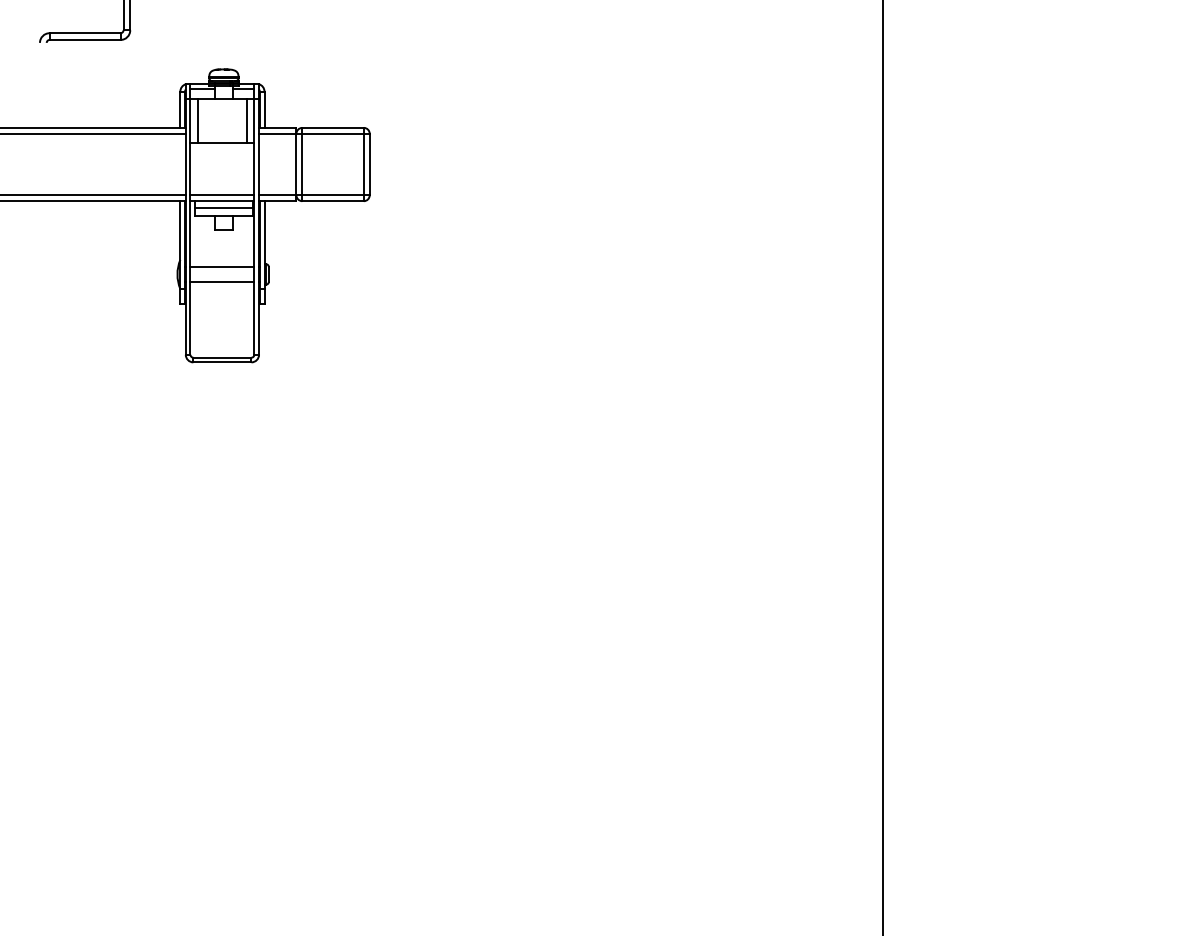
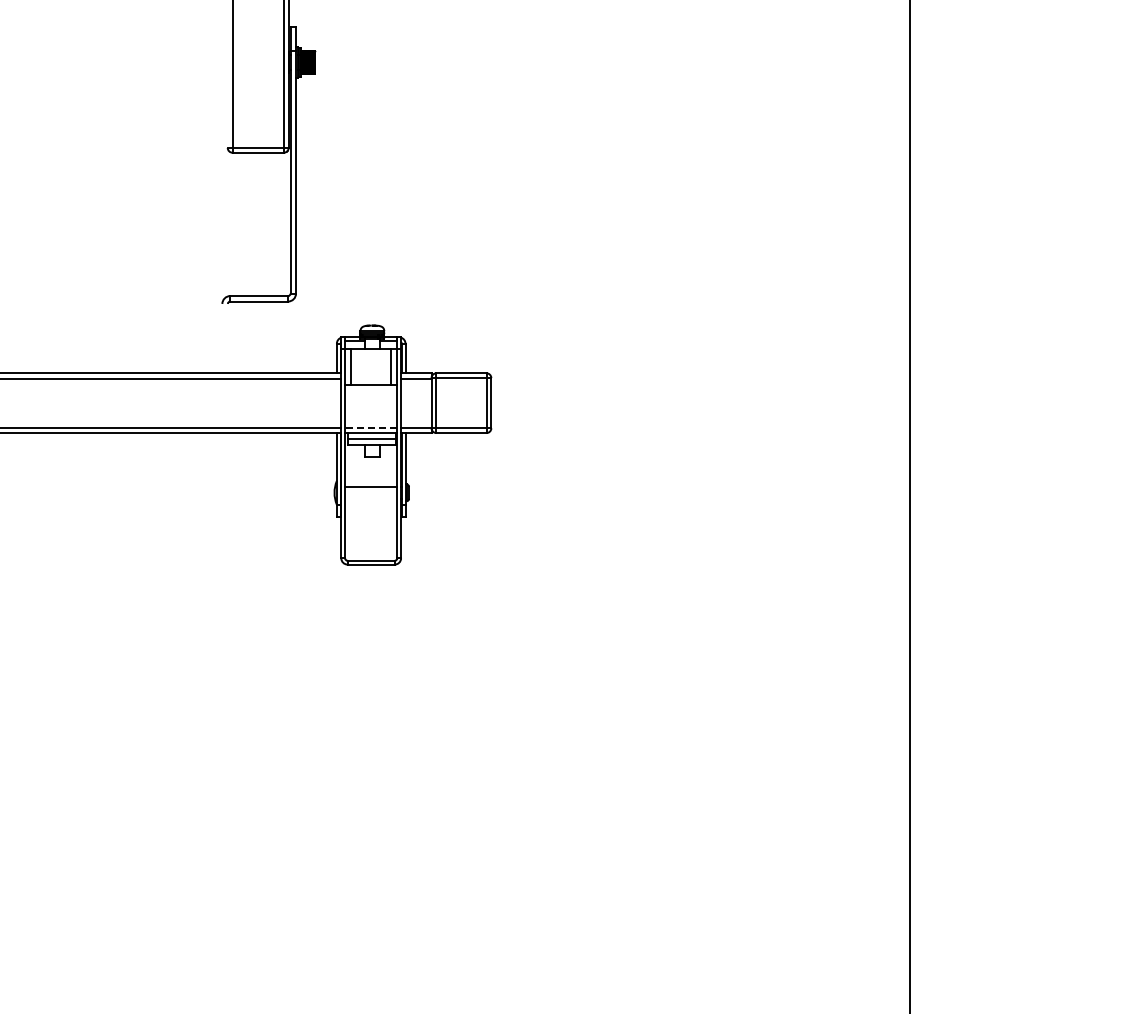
line: (221, 194) -> (370, 427), solid -> dashed
line: (222, 281) -> (371, 498), removed

